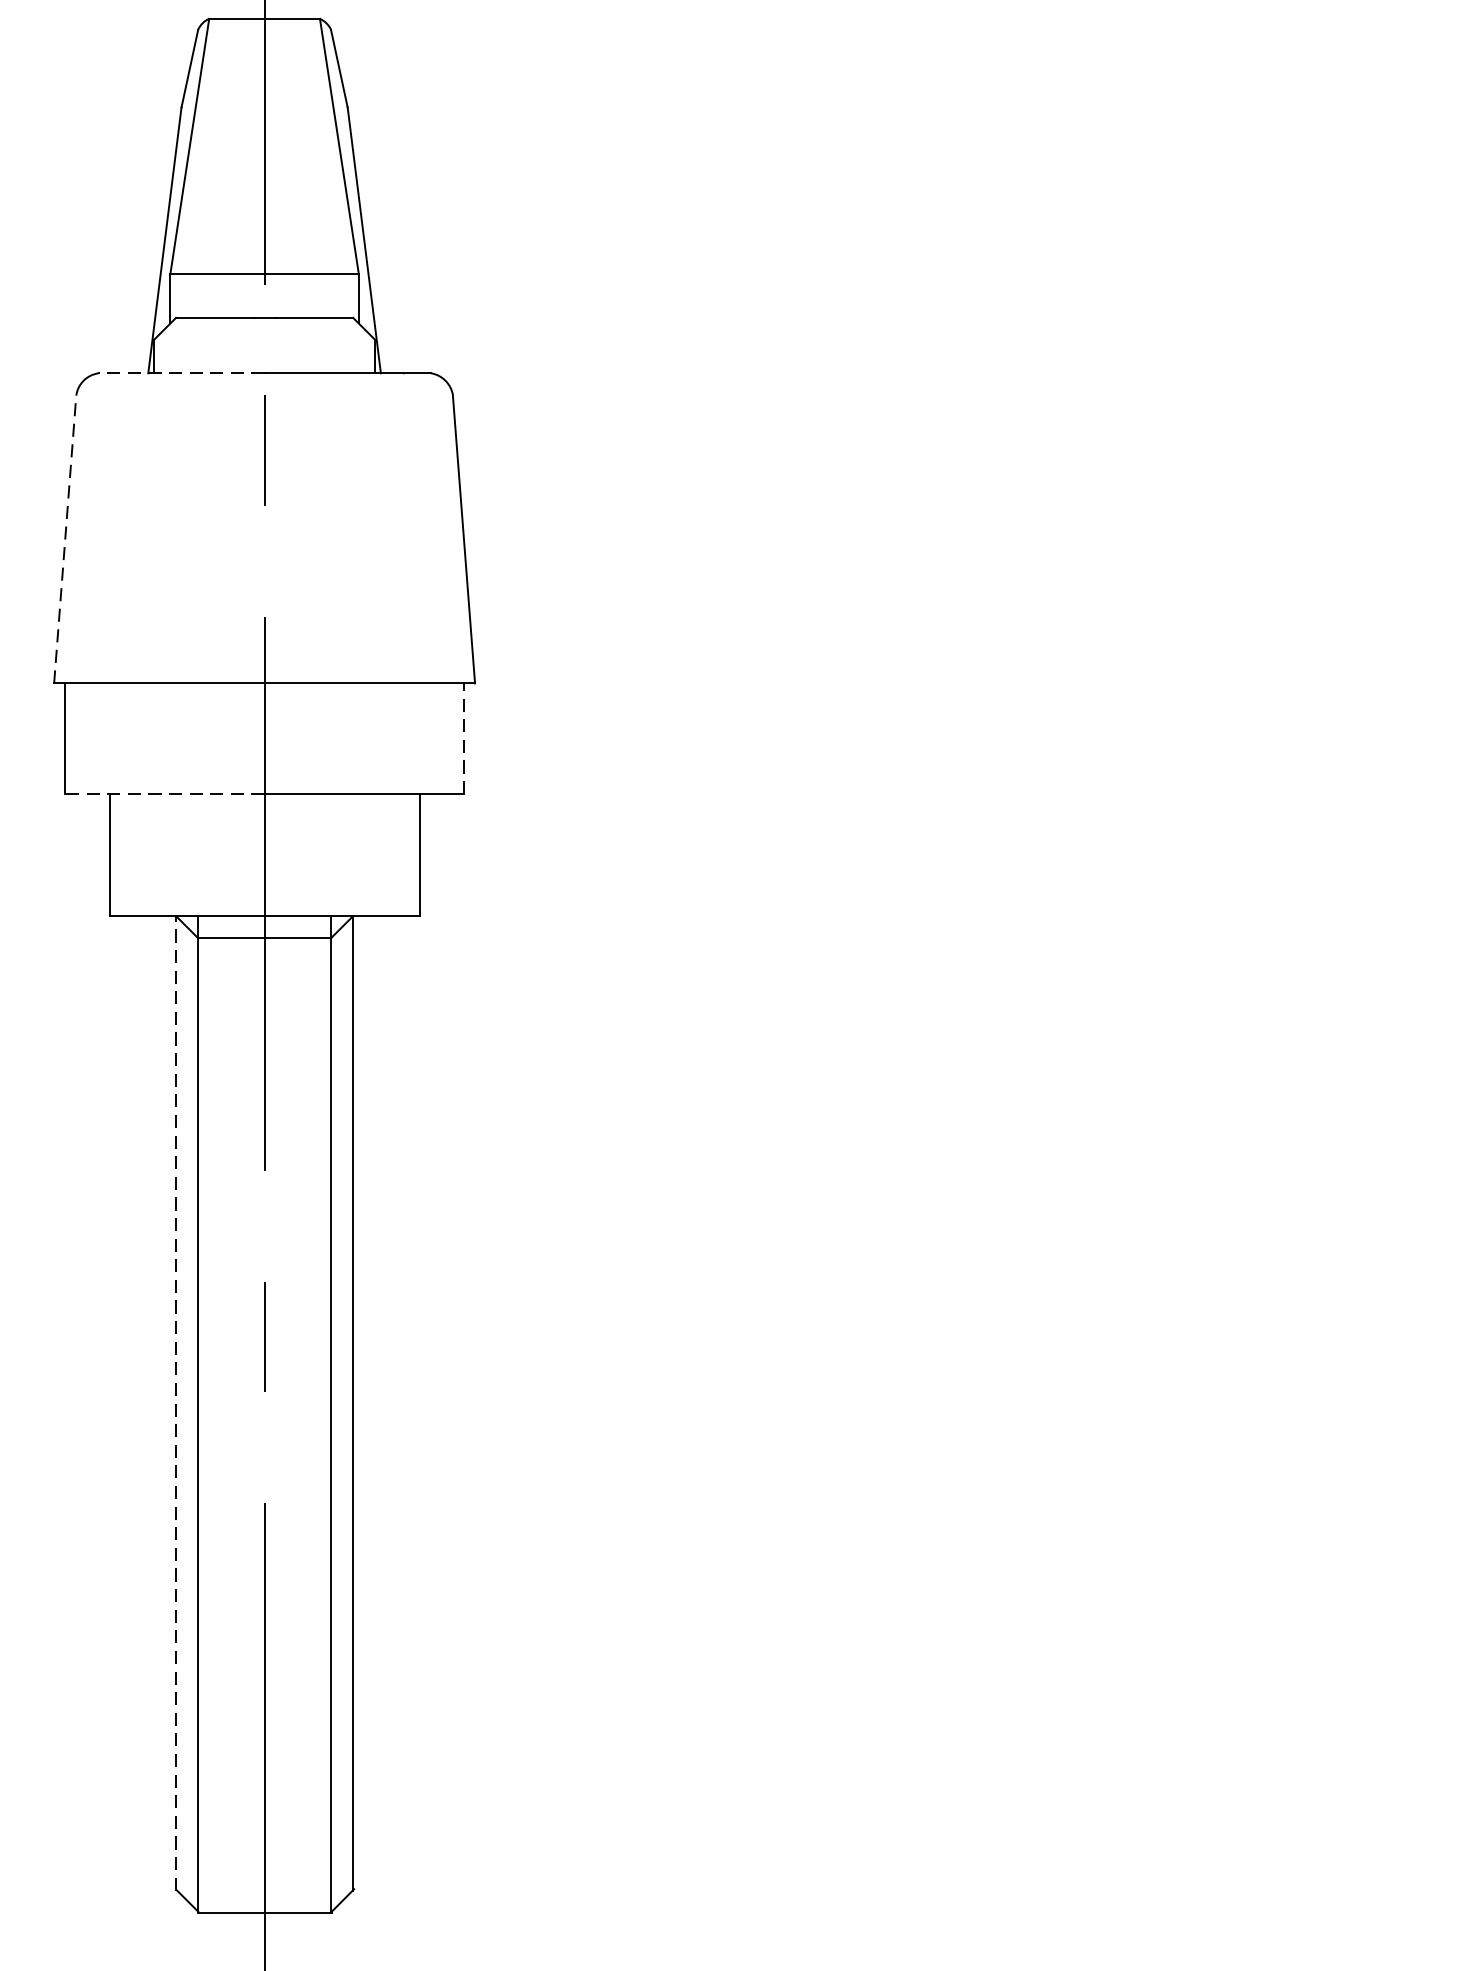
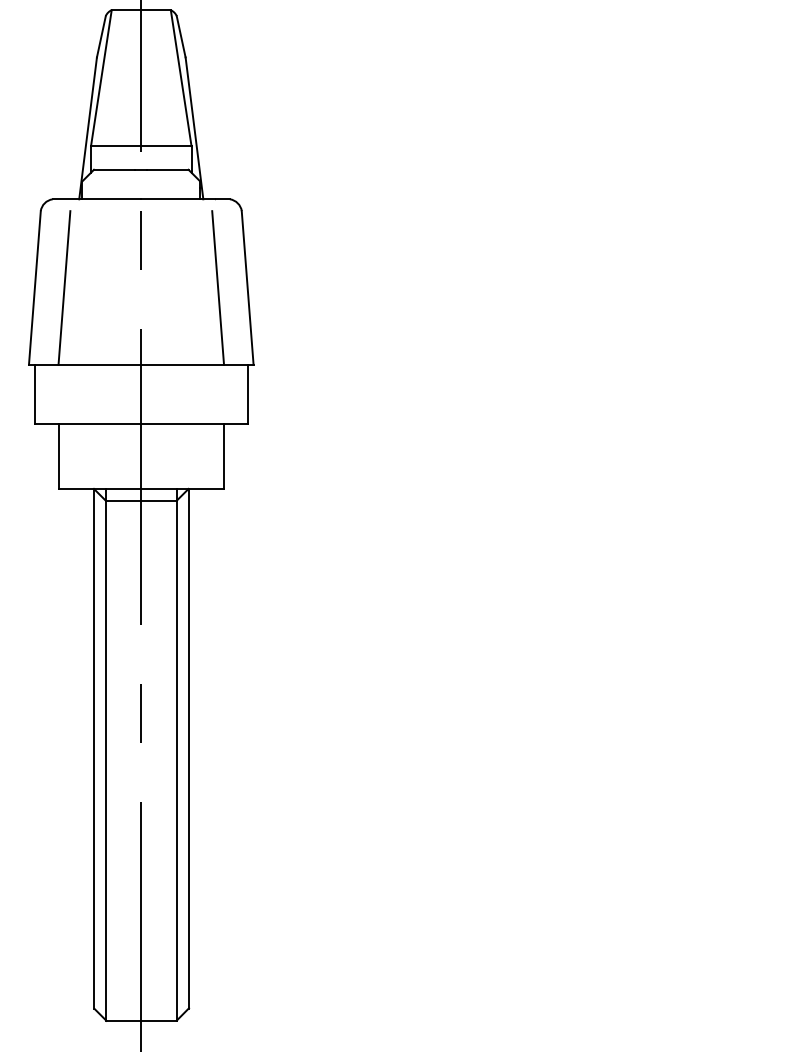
line: (180, 373) -> (96, 199), dashed -> solid
line: (64, 538) -> (34, 287), dashed -> solid
line: (120, 538) -> (64, 287), added
line: (409, 538) -> (218, 287), added
line: (463, 739) -> (247, 394), dashed -> solid
line: (163, 793) -> (87, 423), dashed -> solid
line: (176, 1402) -> (94, 748), dashed -> solid

